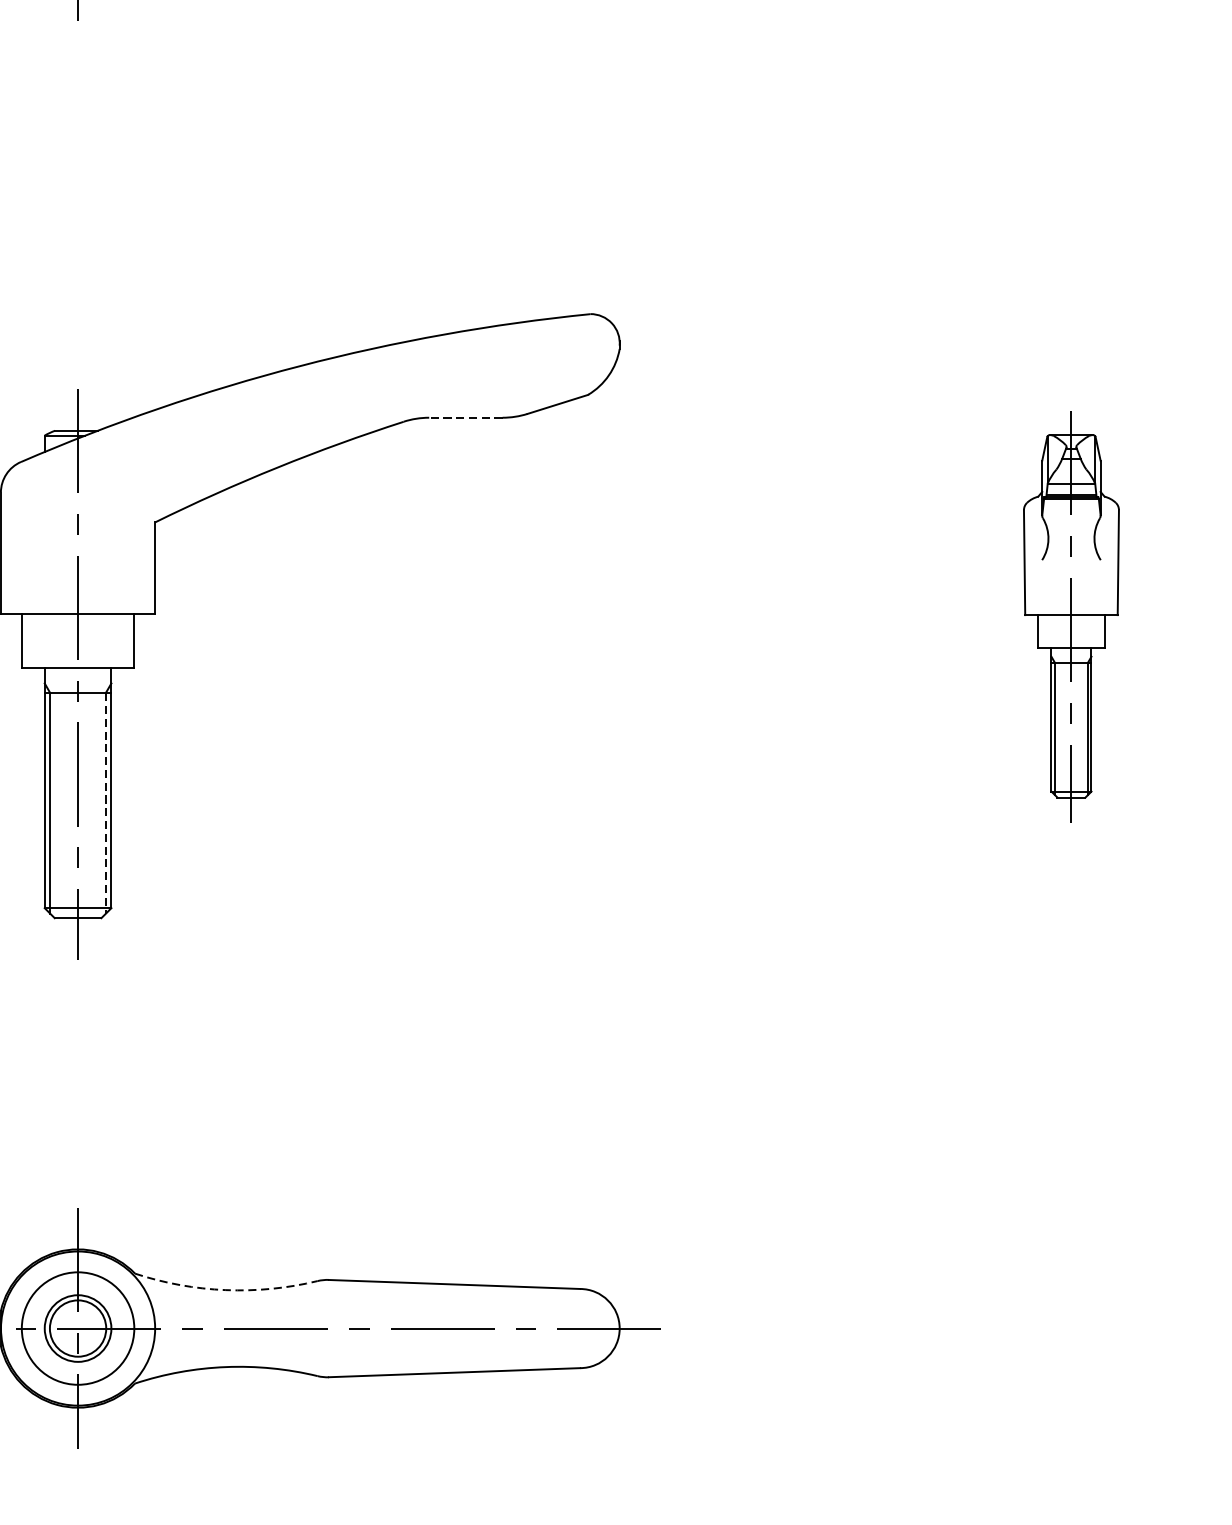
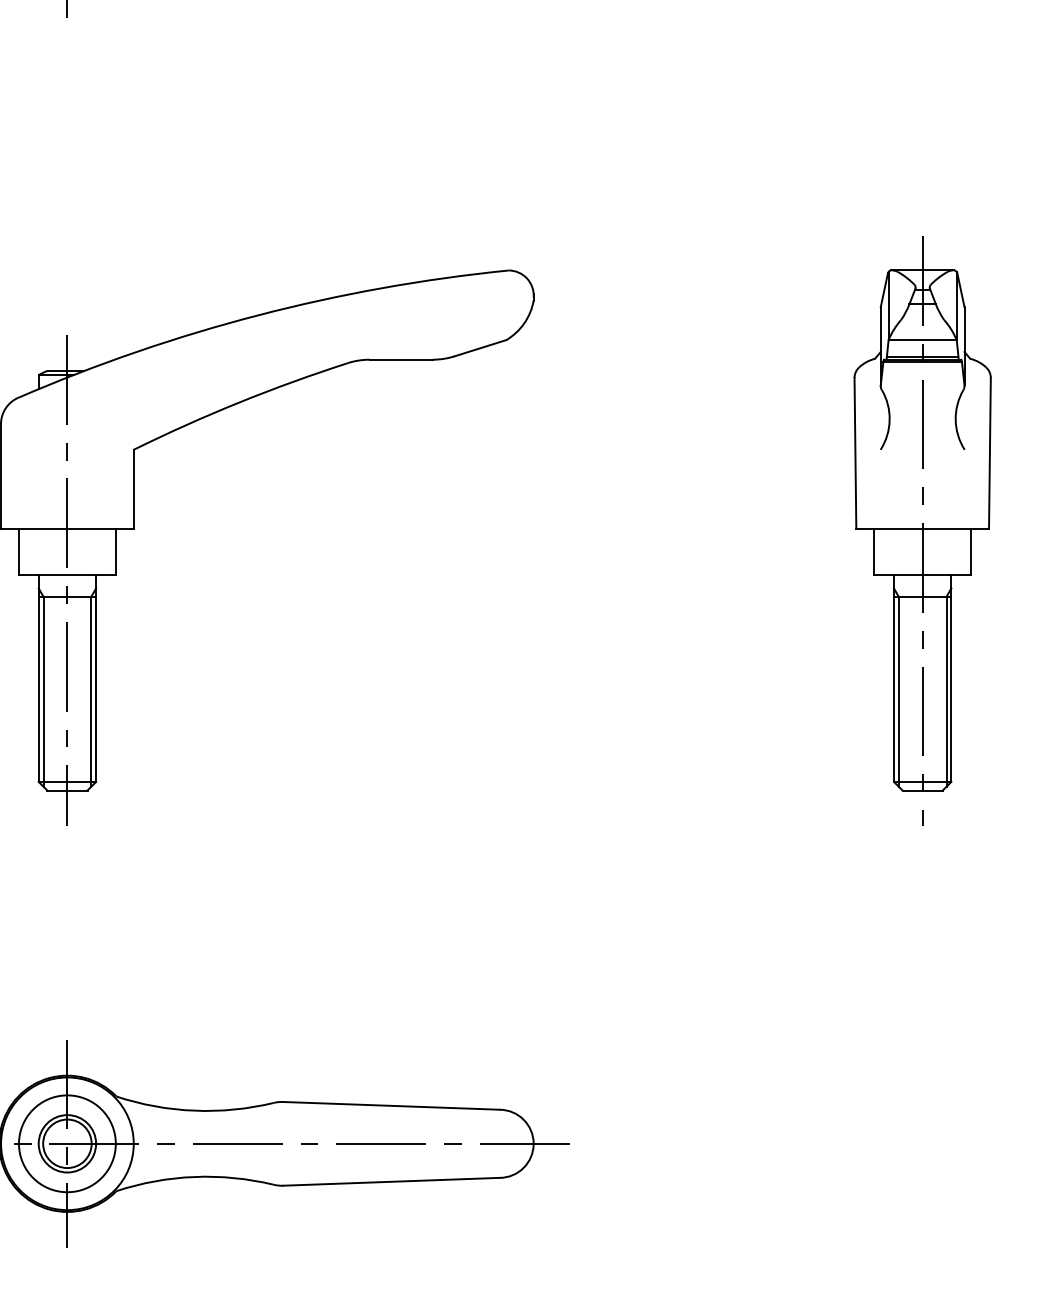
line: (466, 417) -> (401, 359), dashed -> solid
part: (1071, 616) -> (922, 530), size x1.67
line: (106, 803) -> (91, 691), dashed -> solid
arc: (225, 1289) -> (194, 1110), dashed -> solid

